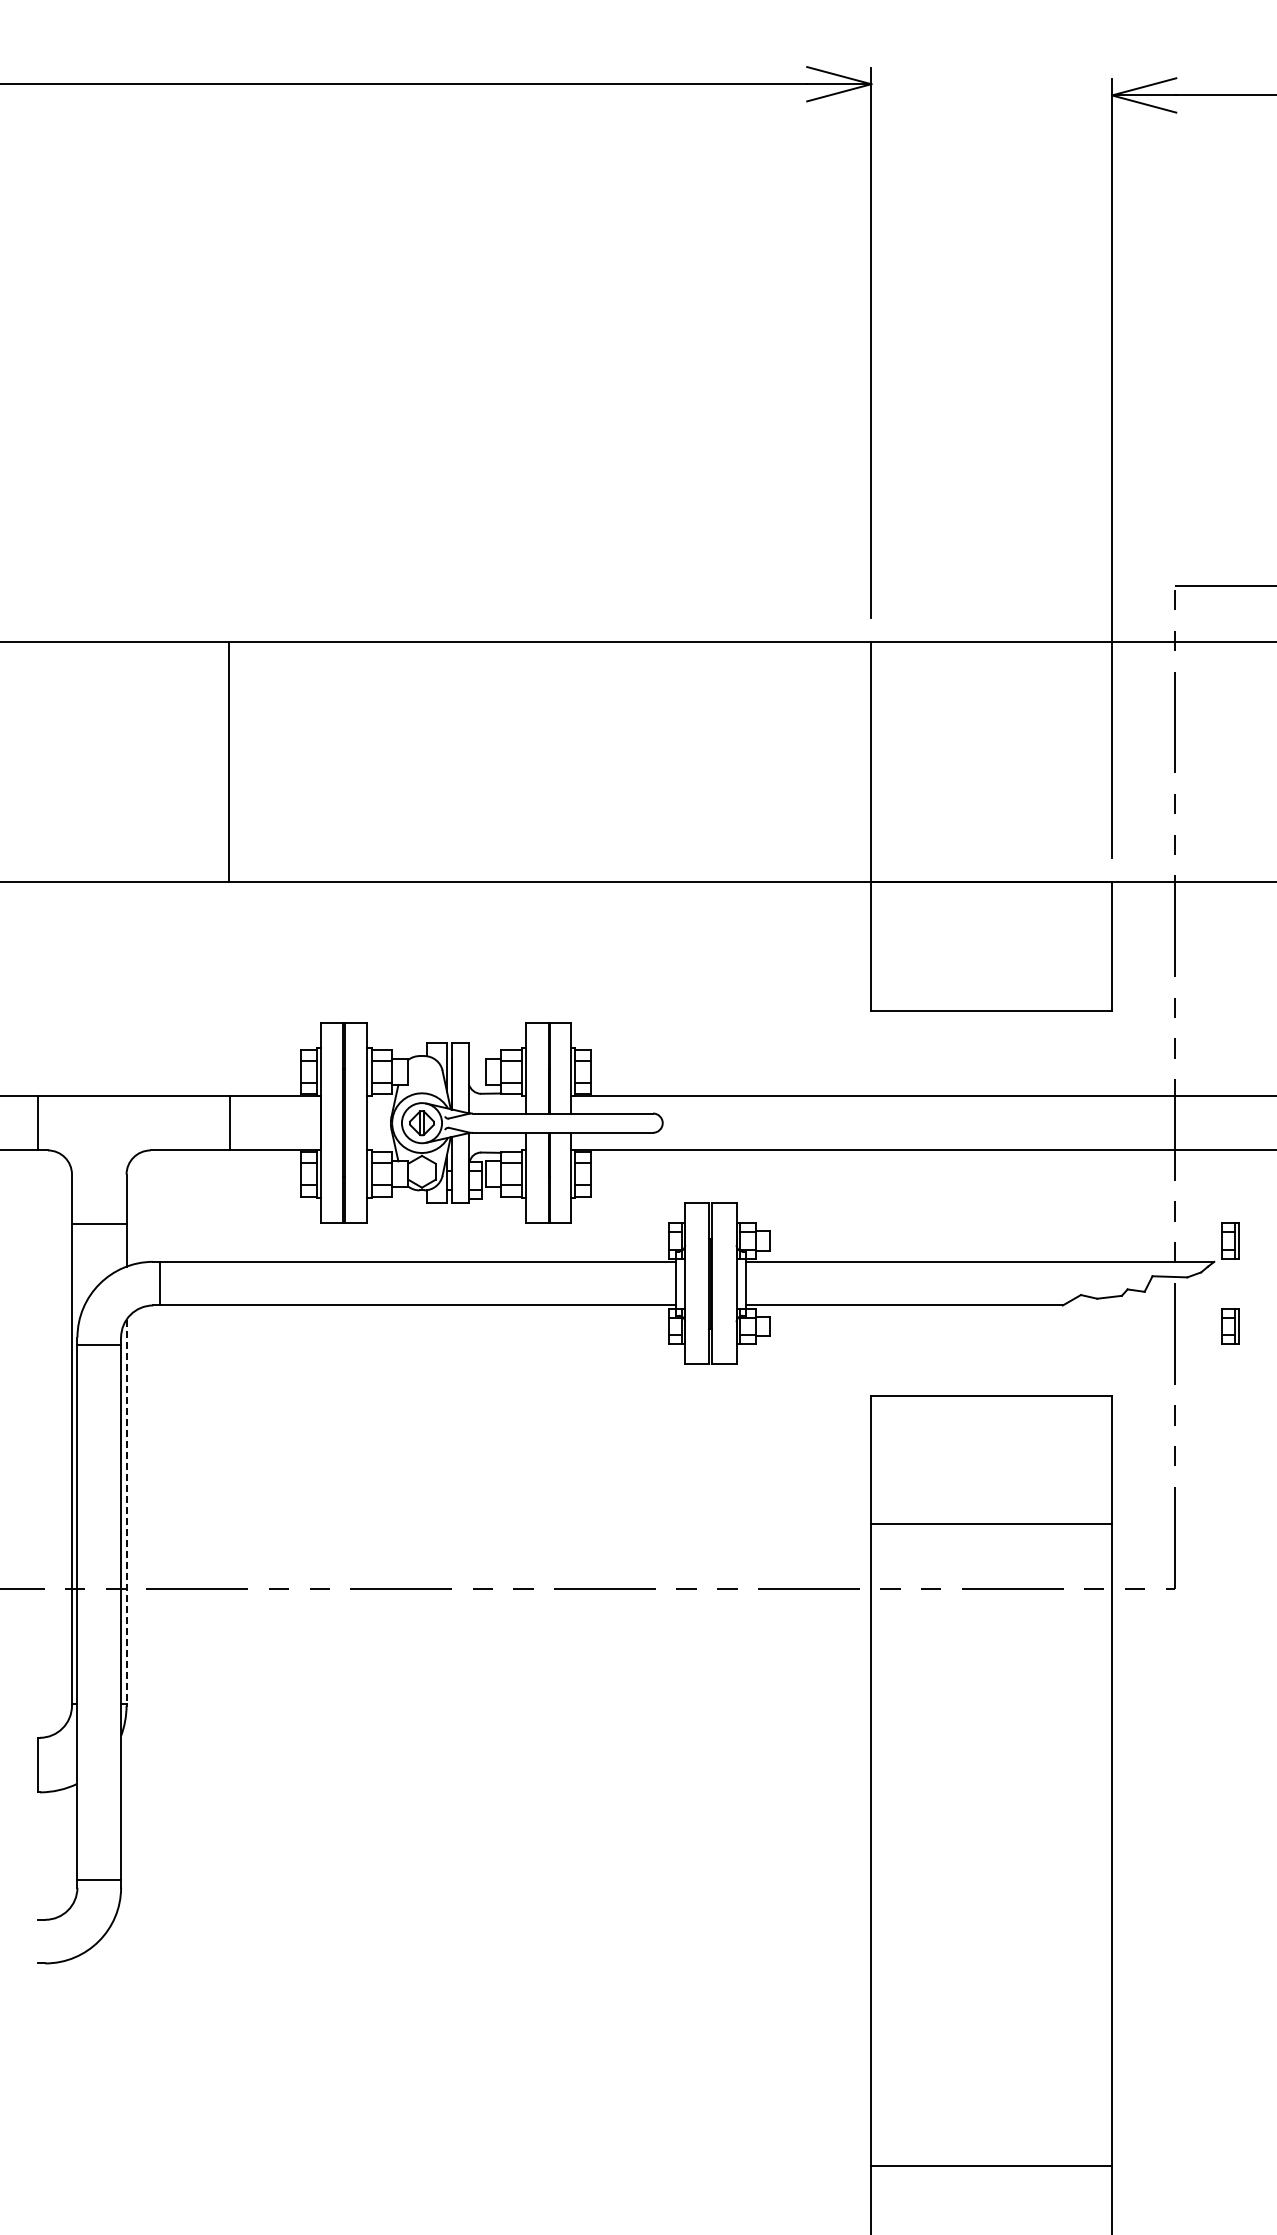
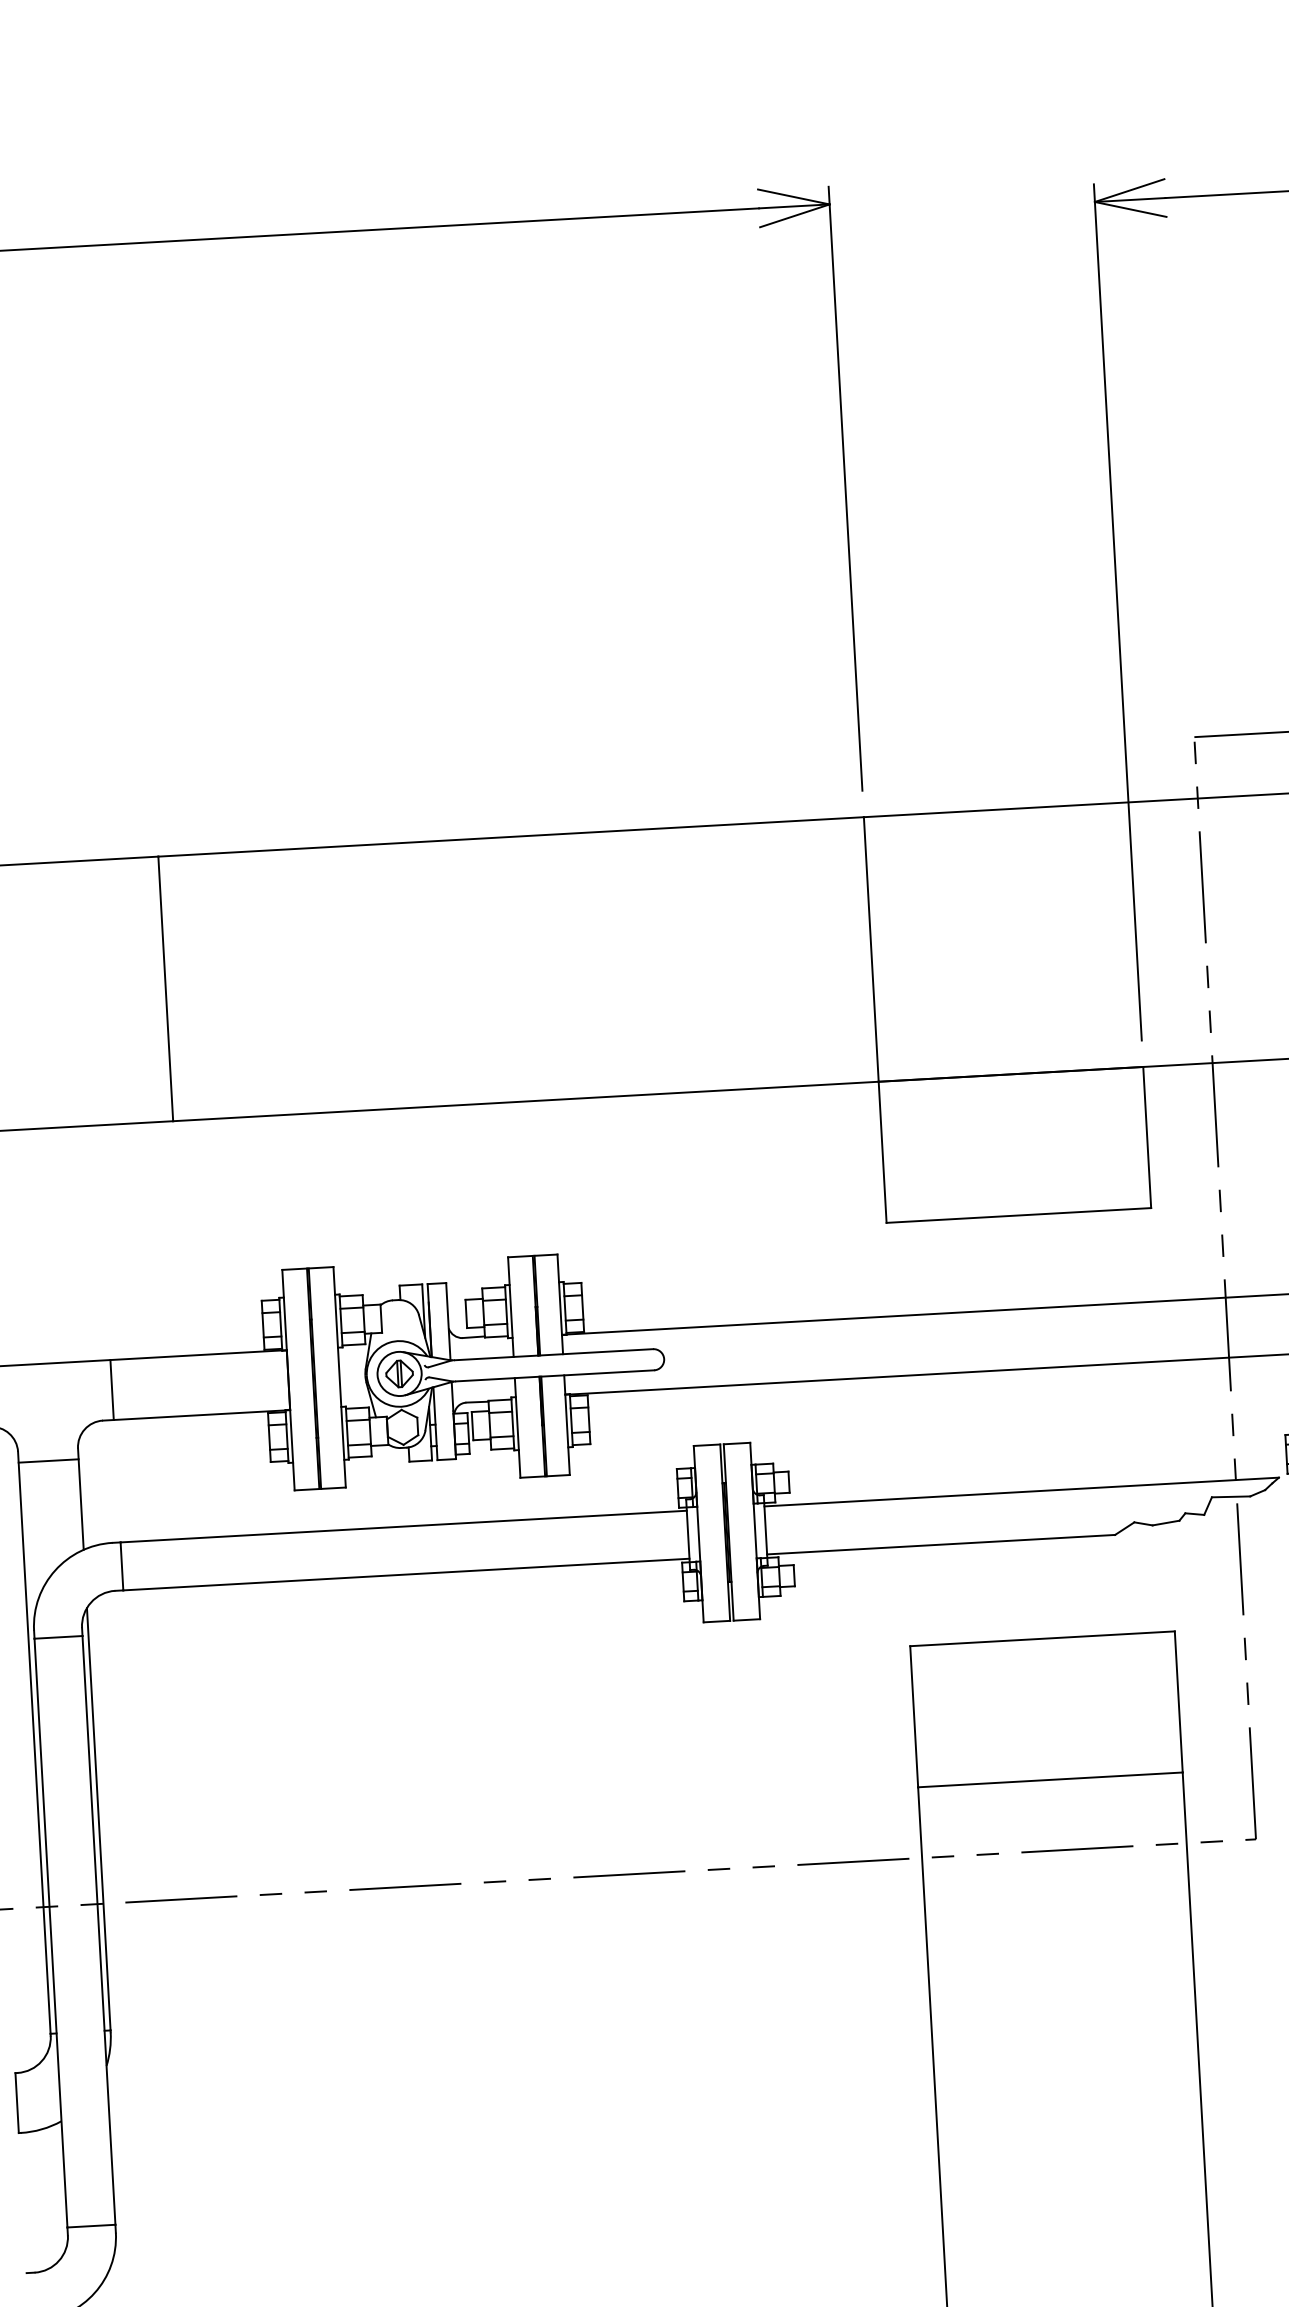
line: (230, 1122) -> (112, 1389), moved
line: (99, 1224) -> (48, 1461), moved
line: (126, 1512) -> (98, 1820), dashed -> solid

